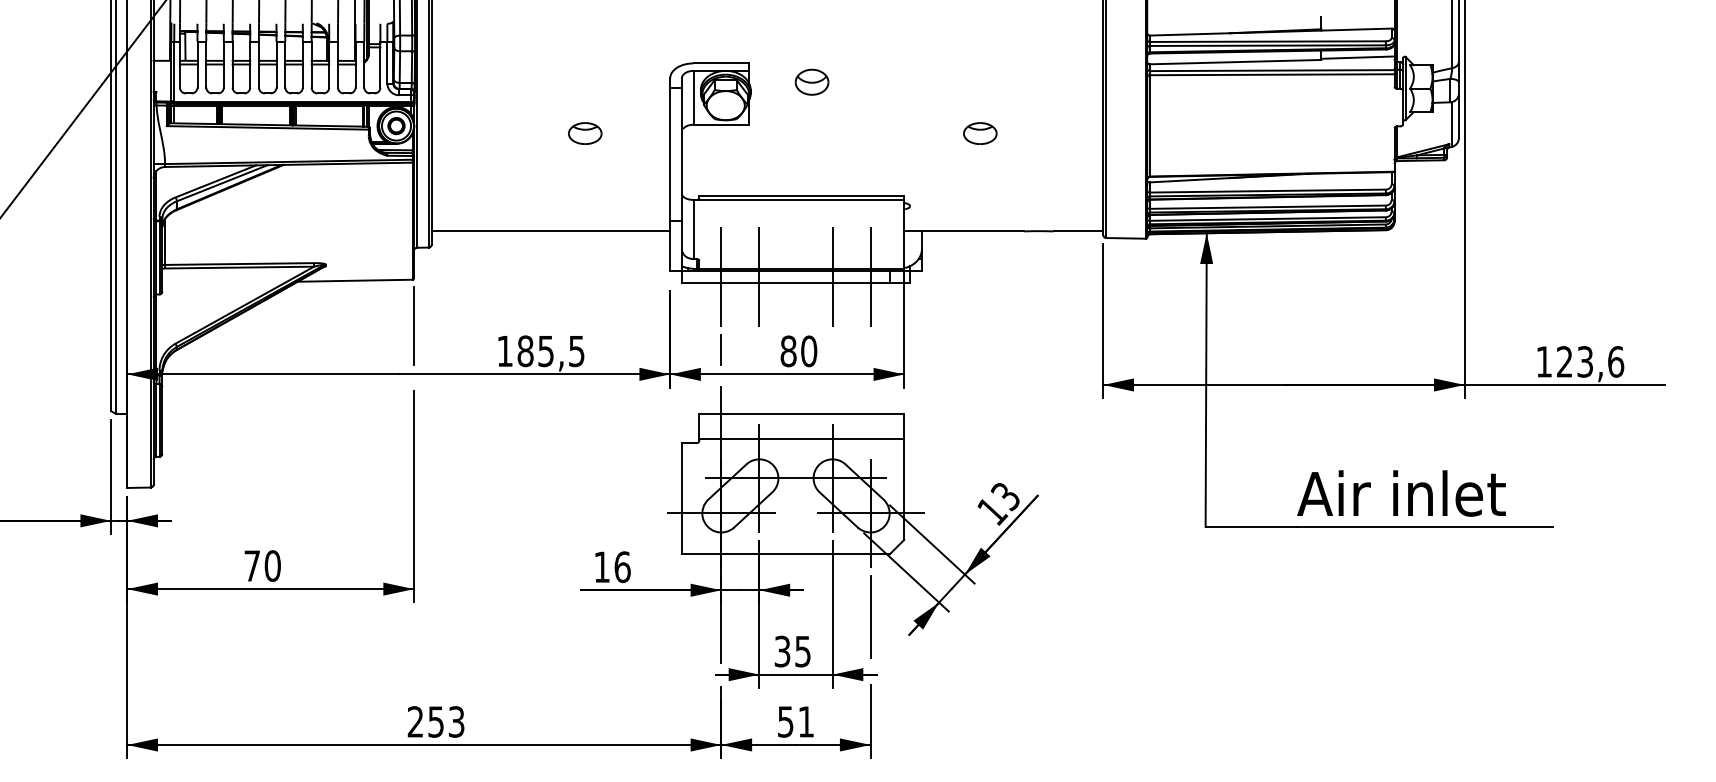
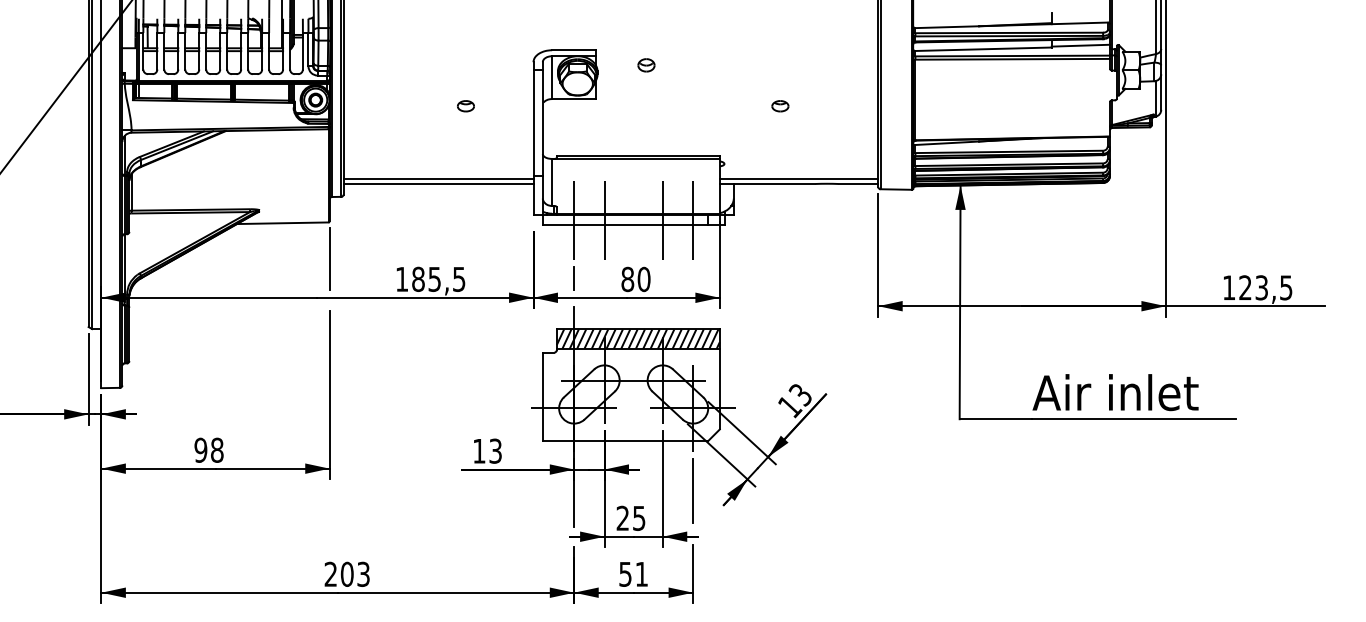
part: (812, 82) -> (646, 65), size x0.62
part: (584, 134) -> (465, 106), size x0.62
part: (980, 134) -> (780, 106), size x0.62
line: (550, 224) -> (438, 178), added
line: (1003, 224) -> (798, 178), added
text: (1616, 361) -> (1286, 287), 123,6 -> 123,5
hatch: (800, 425) -> (637, 338), added
text: (261, 565) -> (208, 449), 70 -> 98
text: (622, 566) -> (495, 450), 16 -> 13
text: (781, 651) -> (622, 518), 35 -> 25
text: (435, 720) -> (346, 573), 253 -> 203

